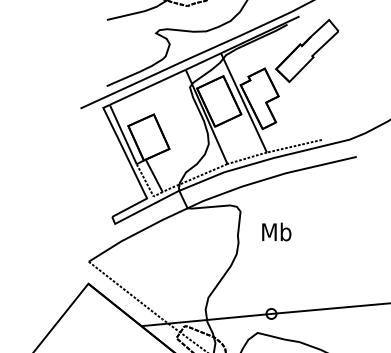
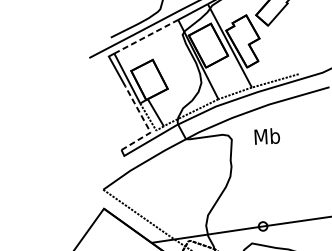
line: (147, 87) -> (146, 36), solid -> dashed
line: (142, 189) -> (146, 125), solid -> dashed
text: (276, 231) -> (267, 135), moved

